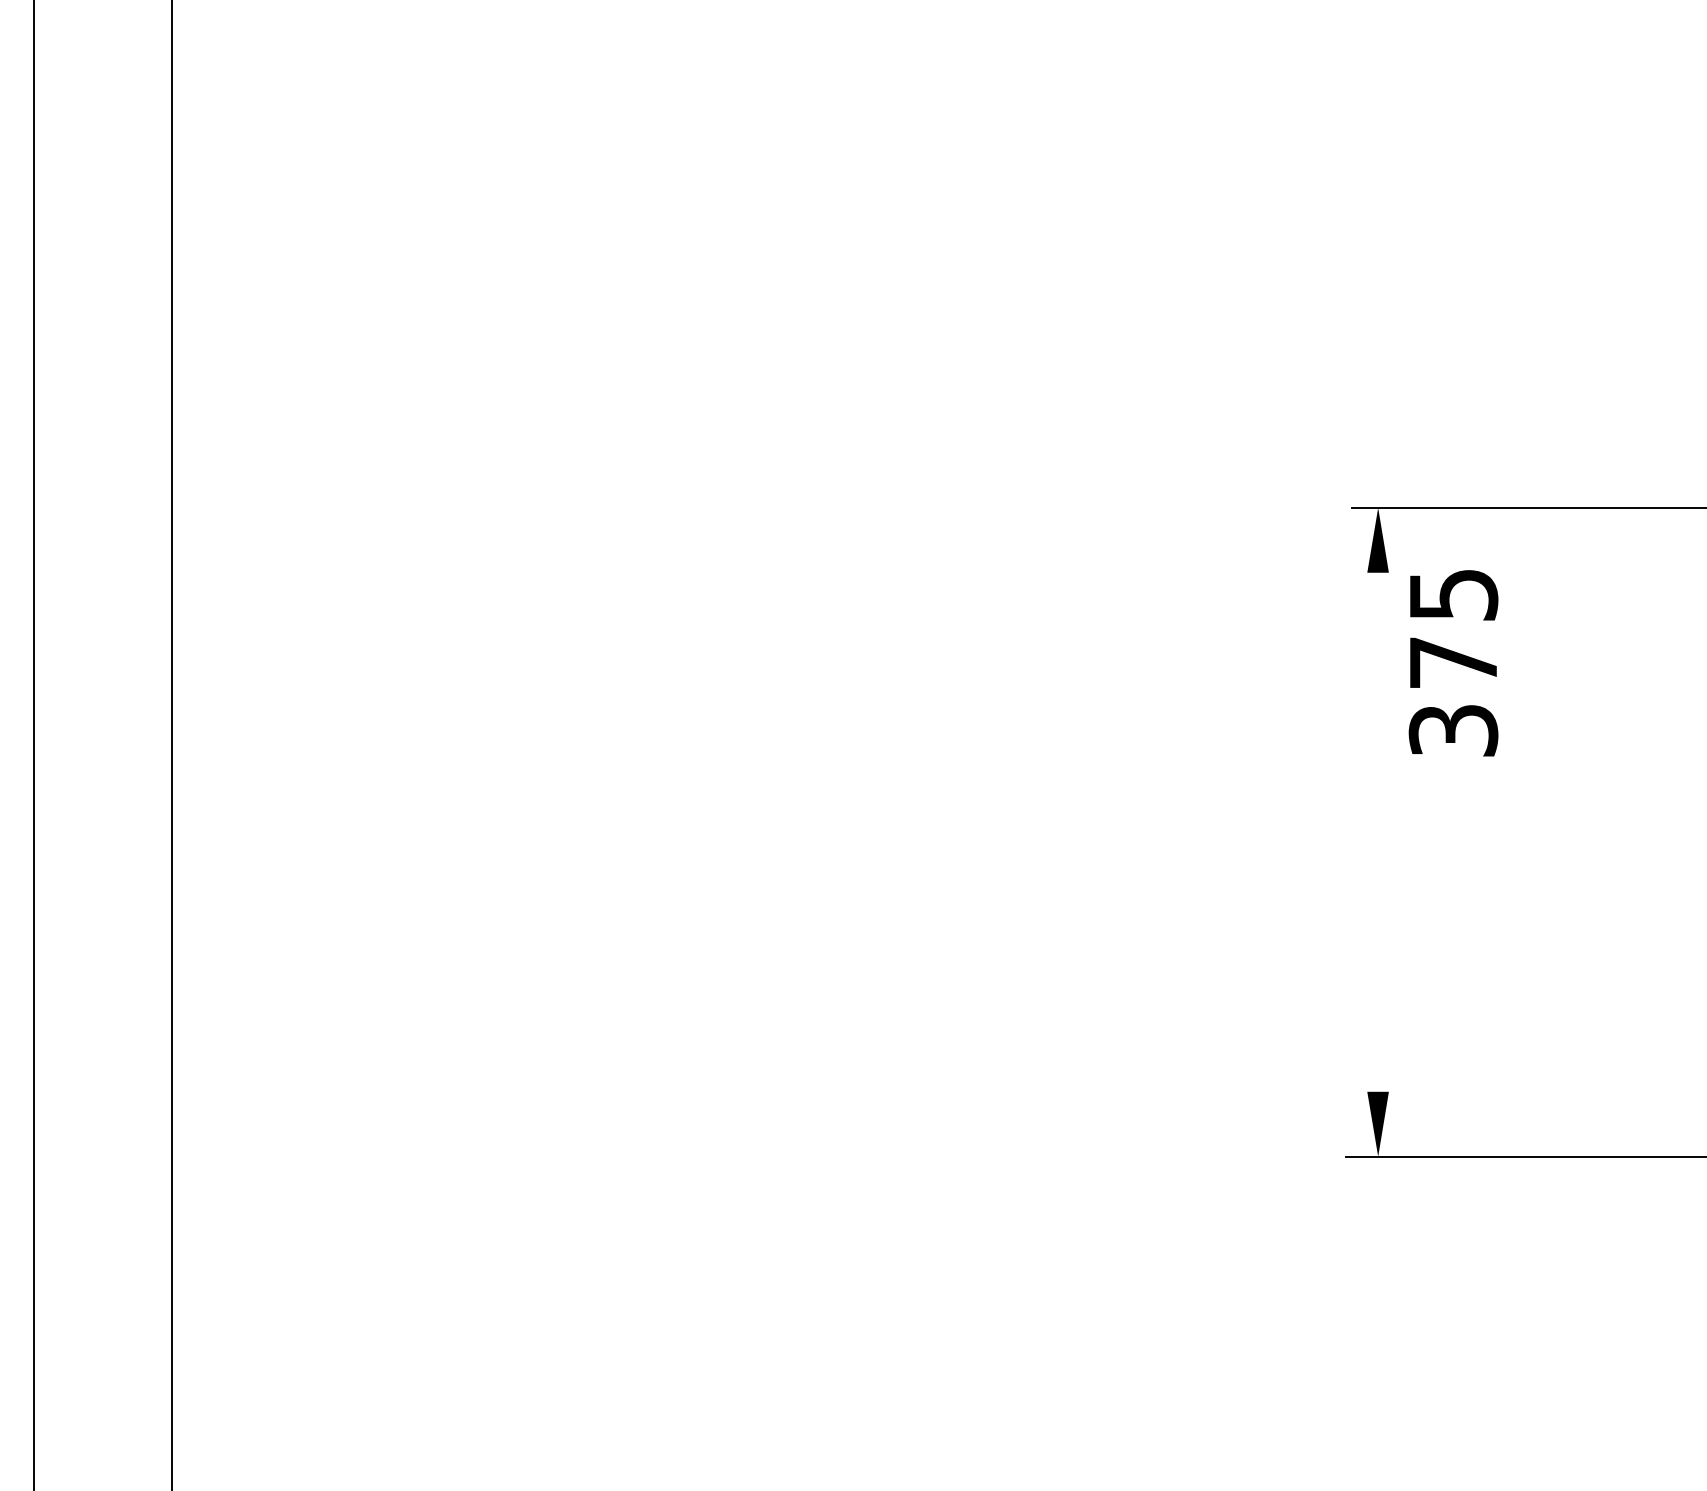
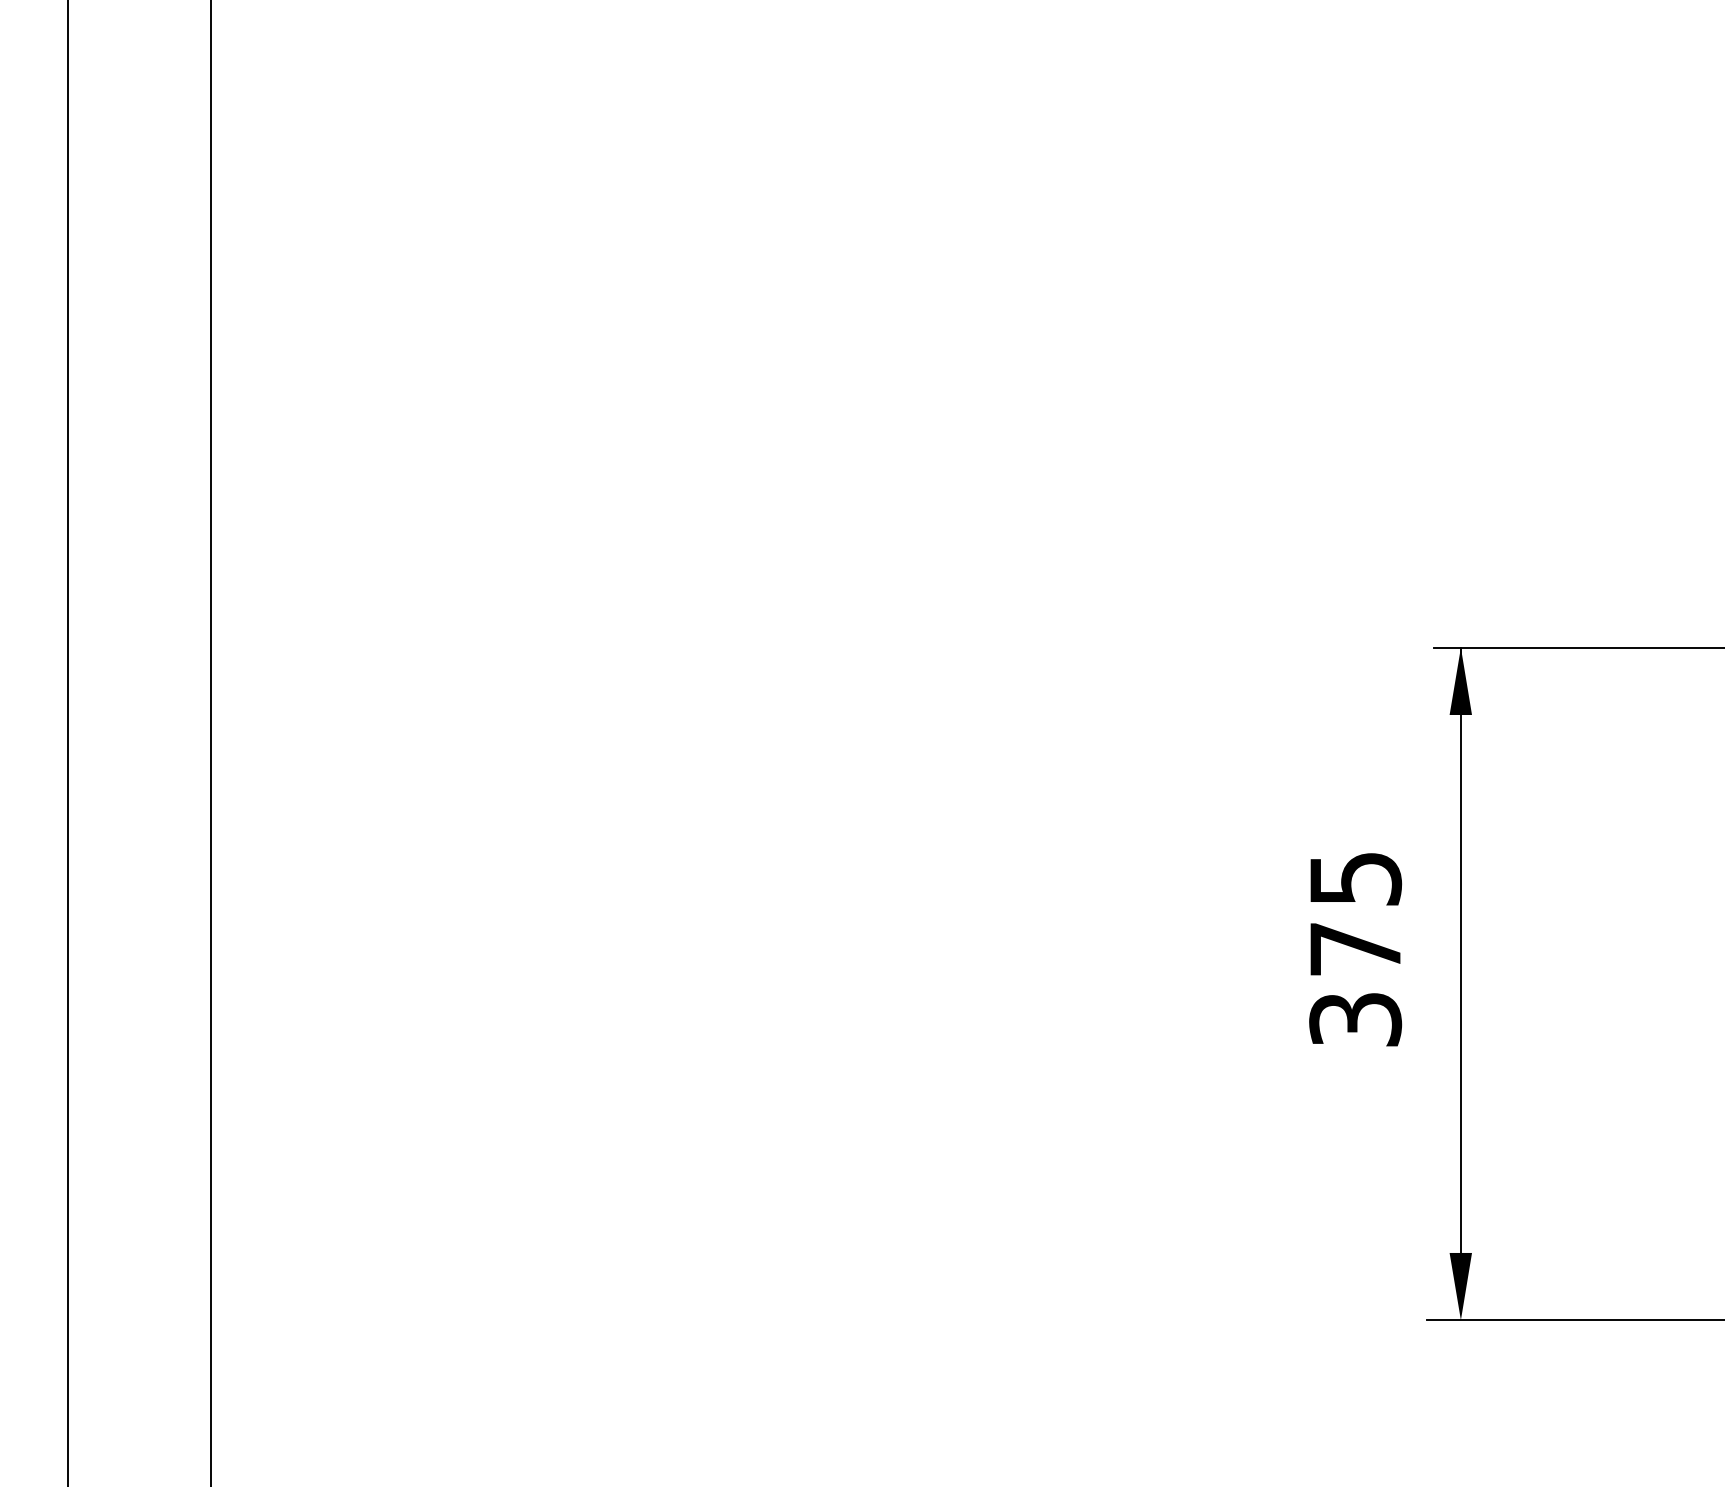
text: (1453, 663) -> (1355, 950), moved
line: (1378, 799) -> (1461, 950), added

